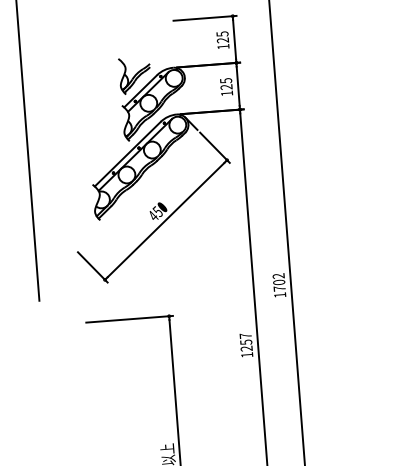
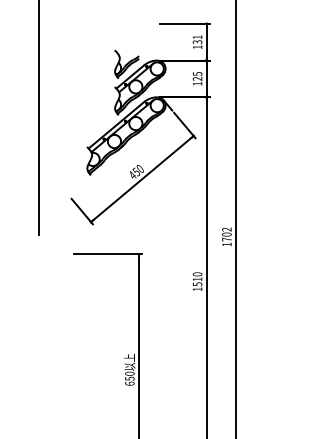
text: (222, 36) -> (197, 39), 125 -> 131
text: (246, 342) -> (197, 279), 1257 -> 1510

